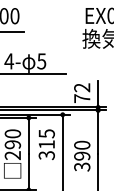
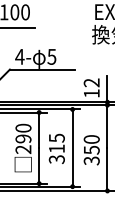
text: (81, 98) -> (91, 93), 72 -> 12
text: (46, 144) -> (56, 148), moved
text: (81, 155) -> (91, 149), 390 -> 350

